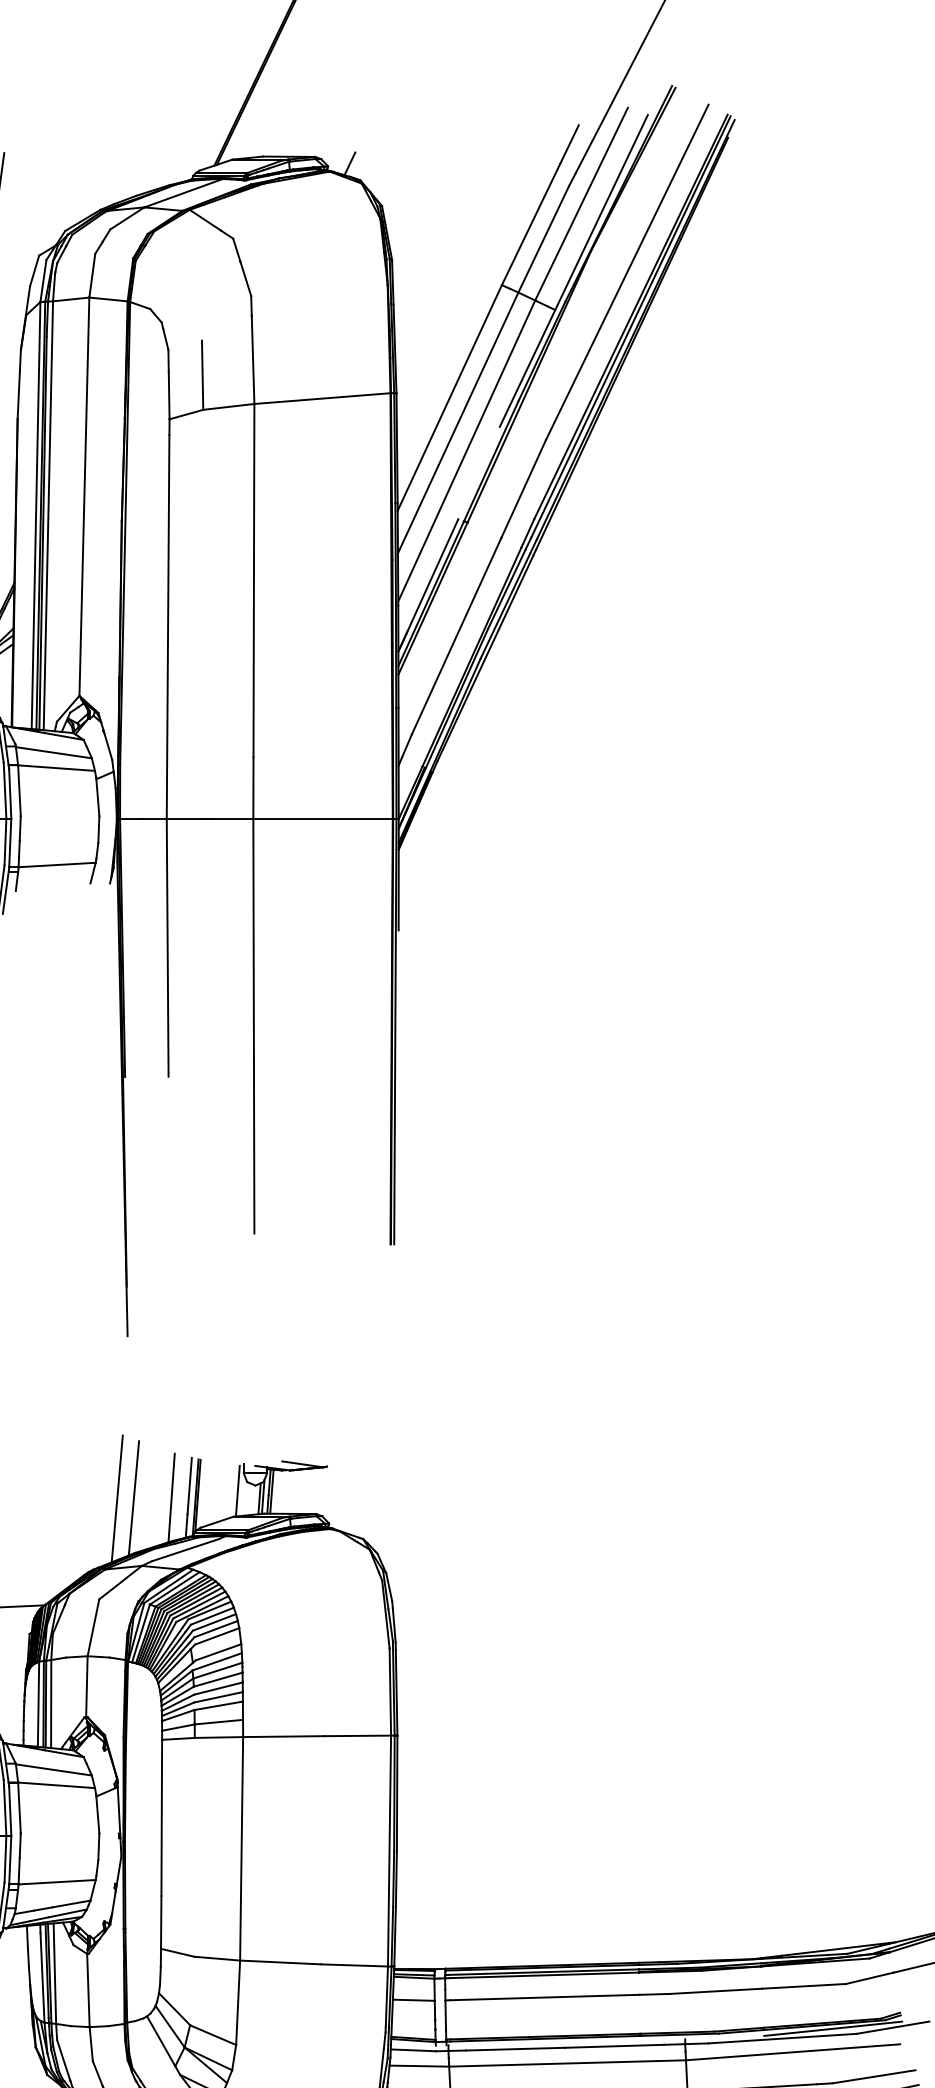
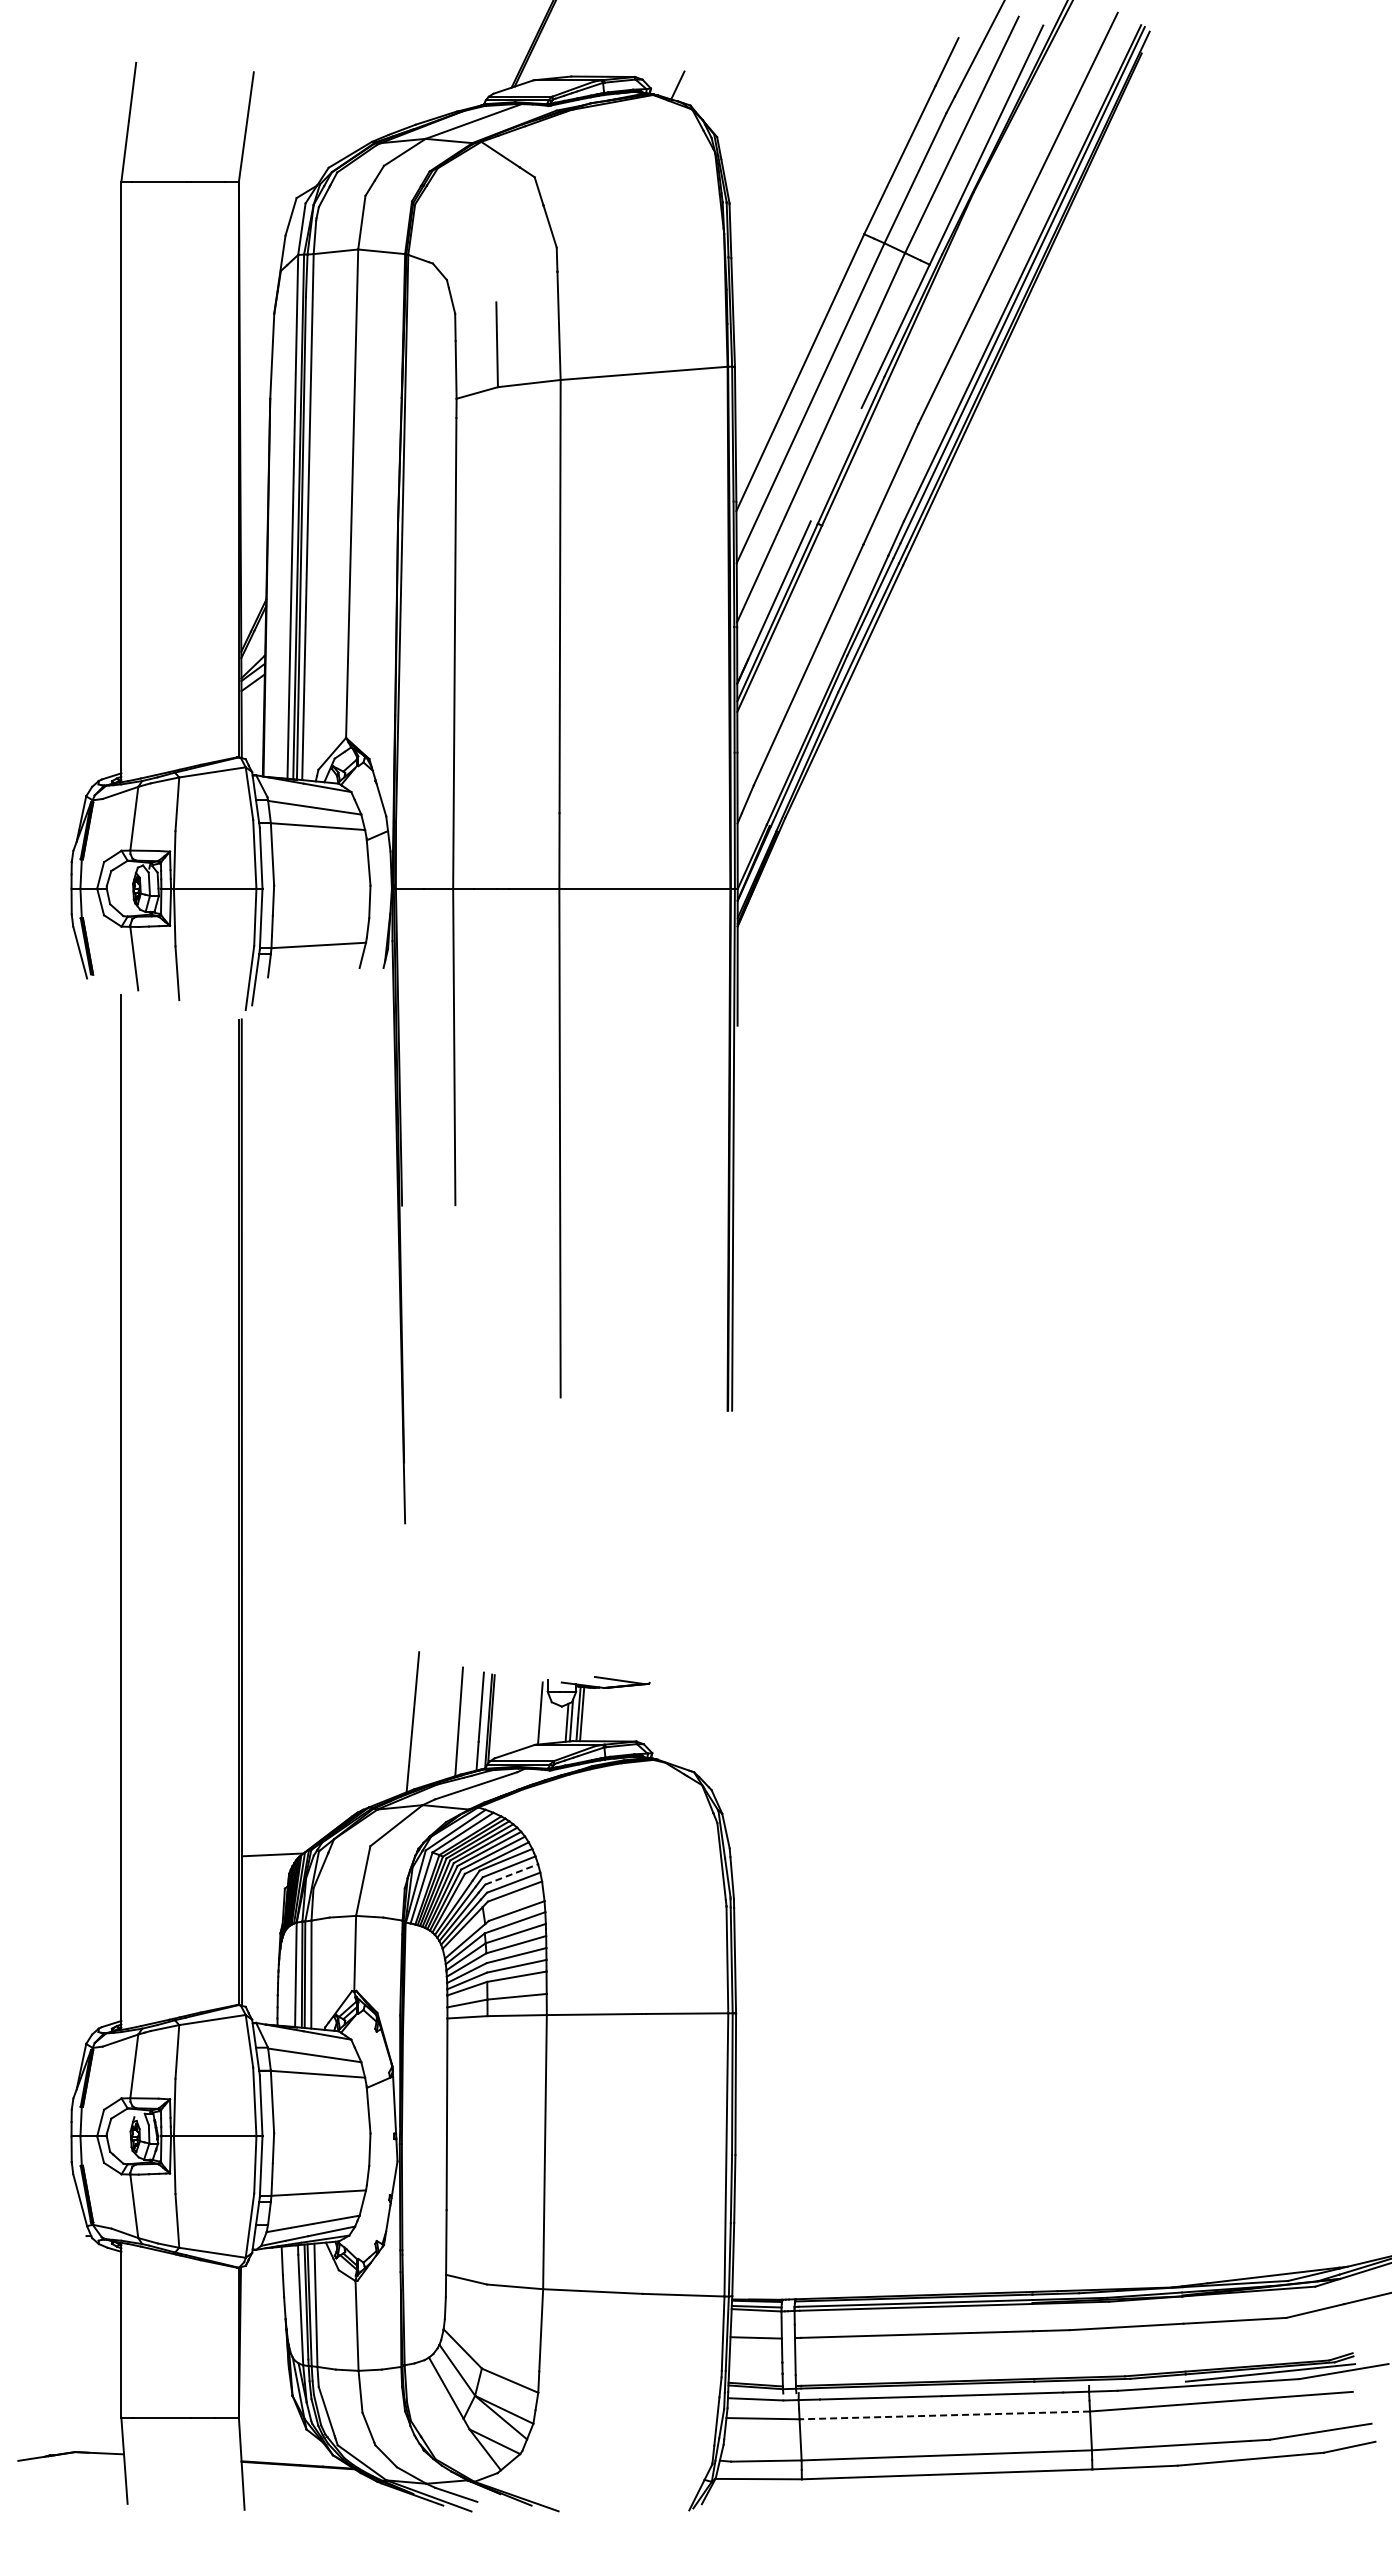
line: (117, 1498) -> (392, 1722), removed
line: (215, 1622) -> (512, 1874), solid -> dashed
line: (567, 2063) -> (944, 2415), solid -> dashed

